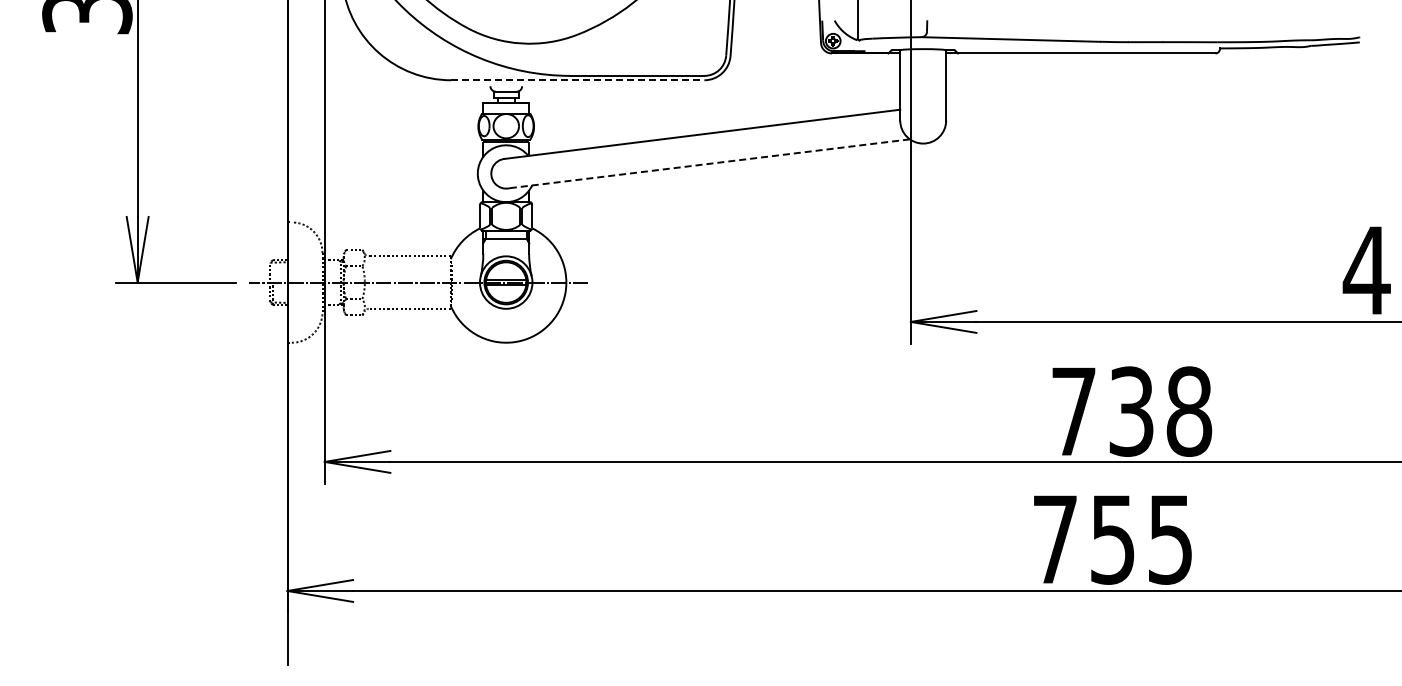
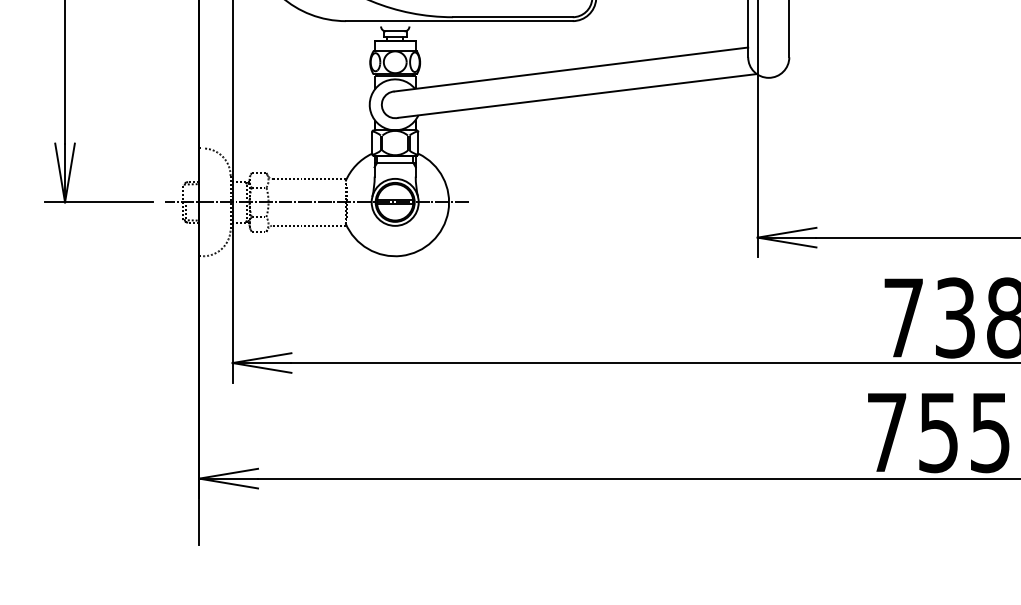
line: (577, 80) -> (459, 21), dashed -> solid
line: (709, 163) -> (577, 95), dashed -> solid

